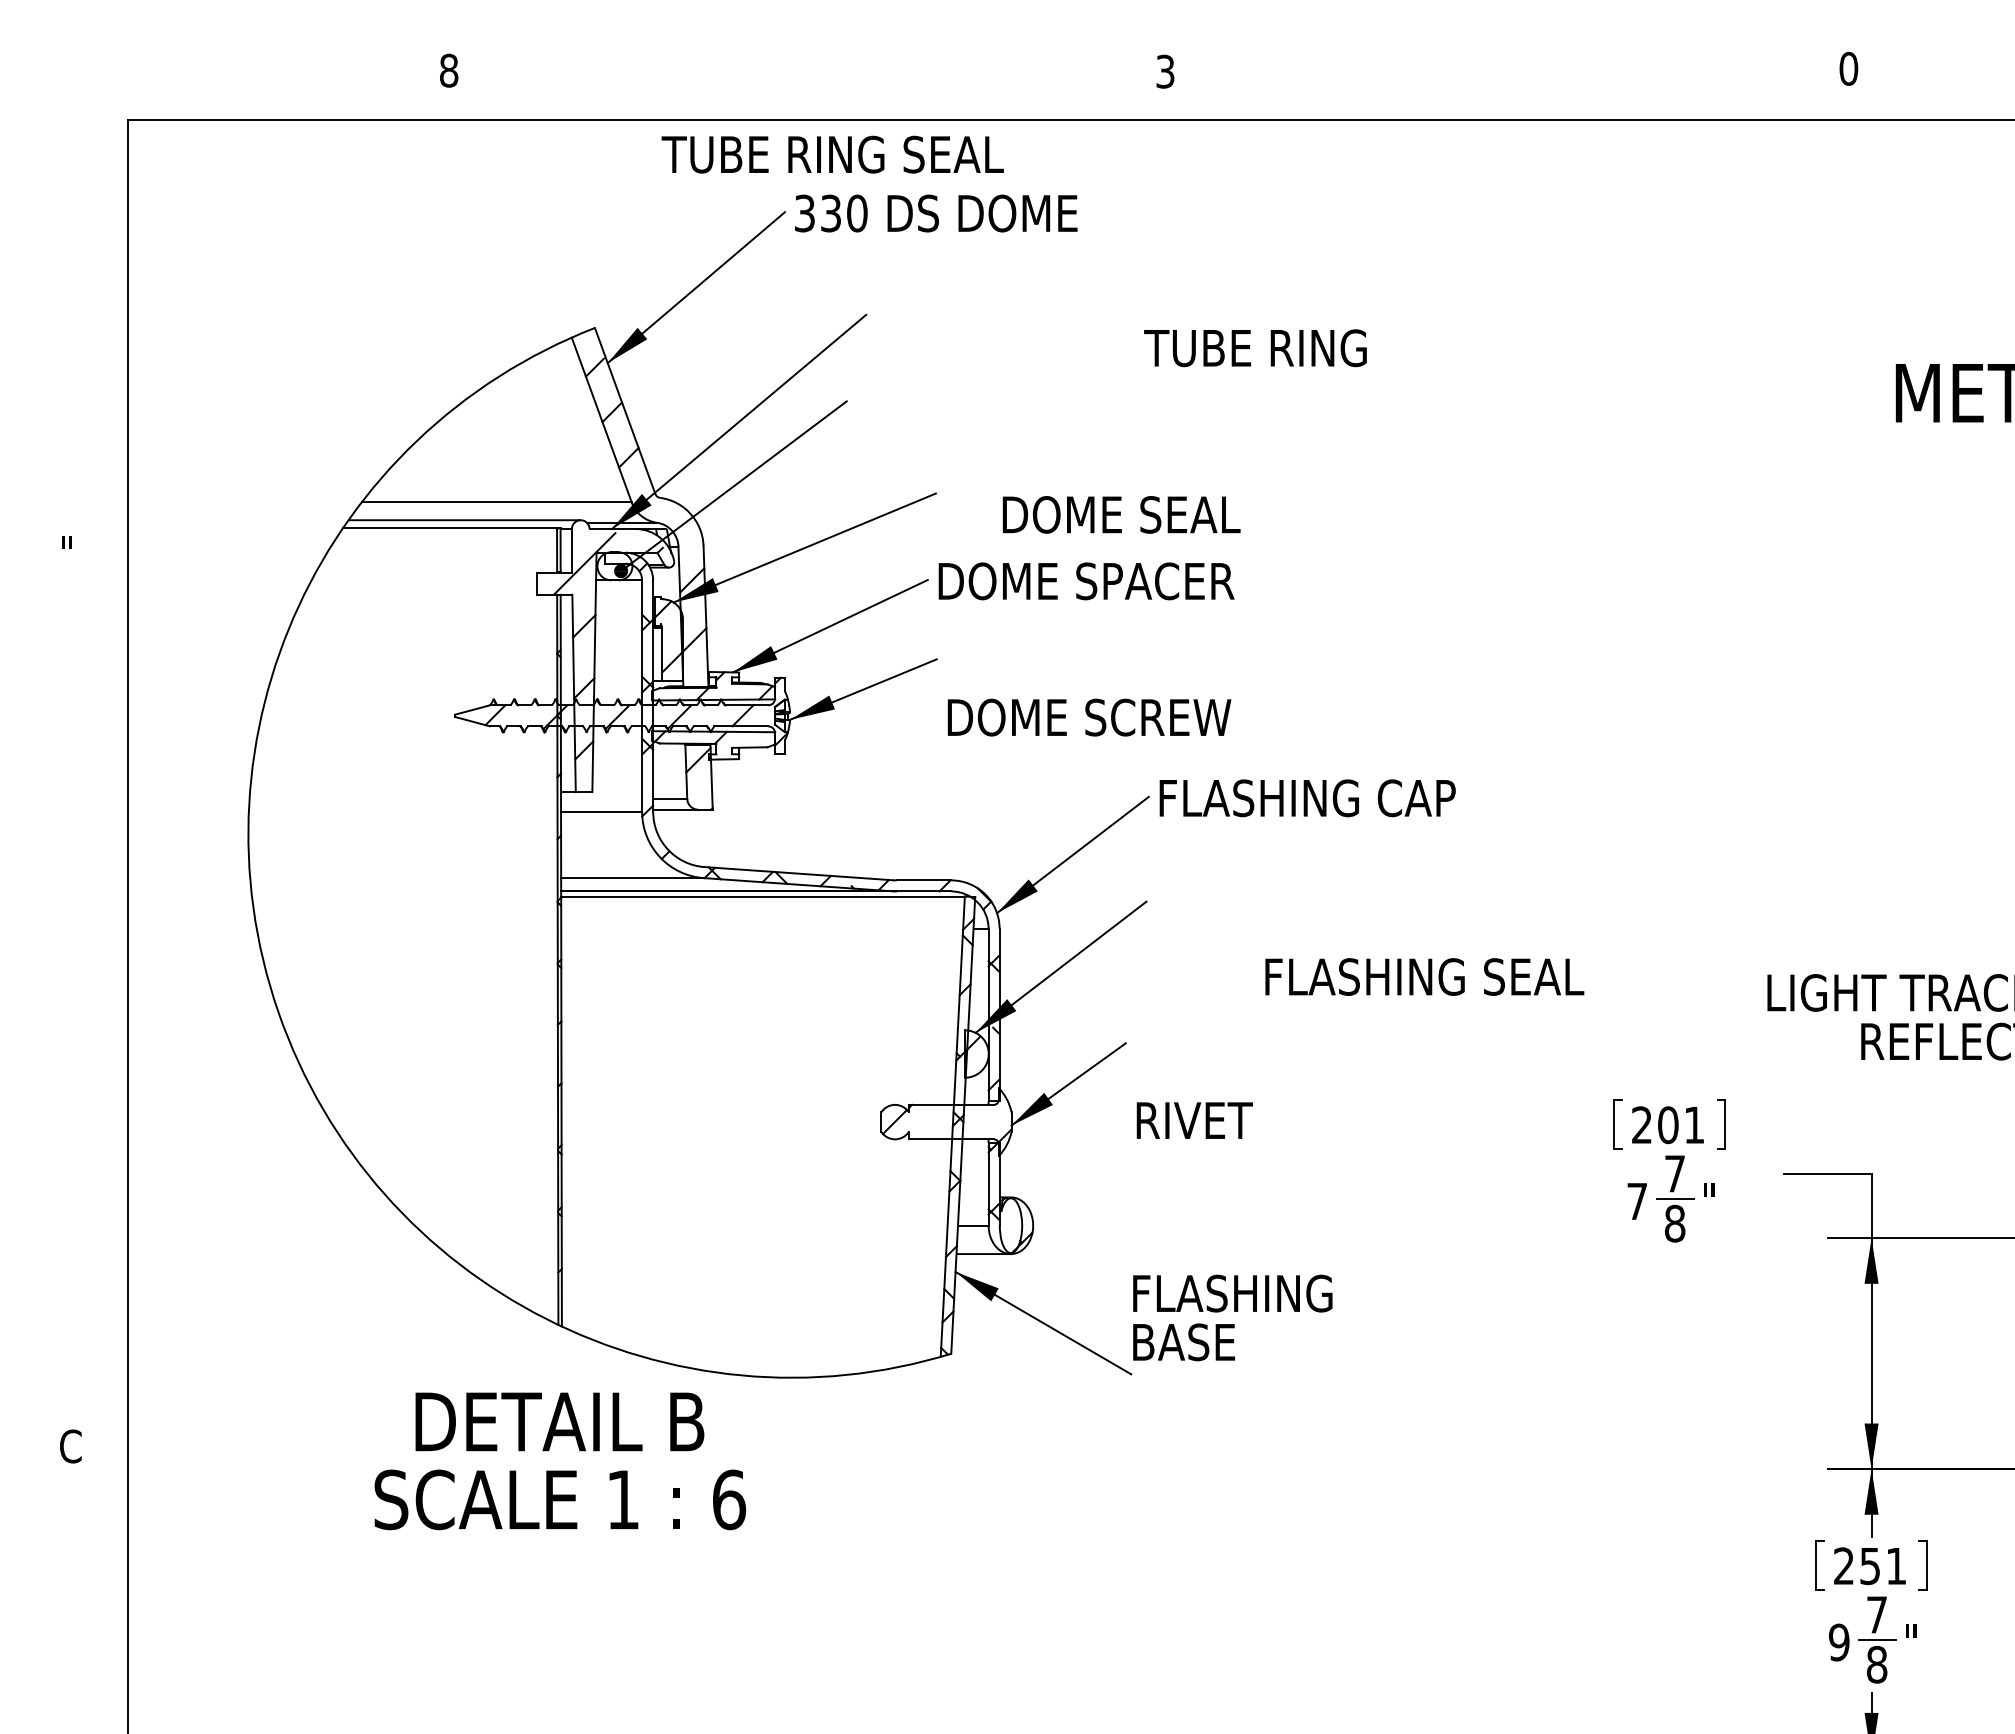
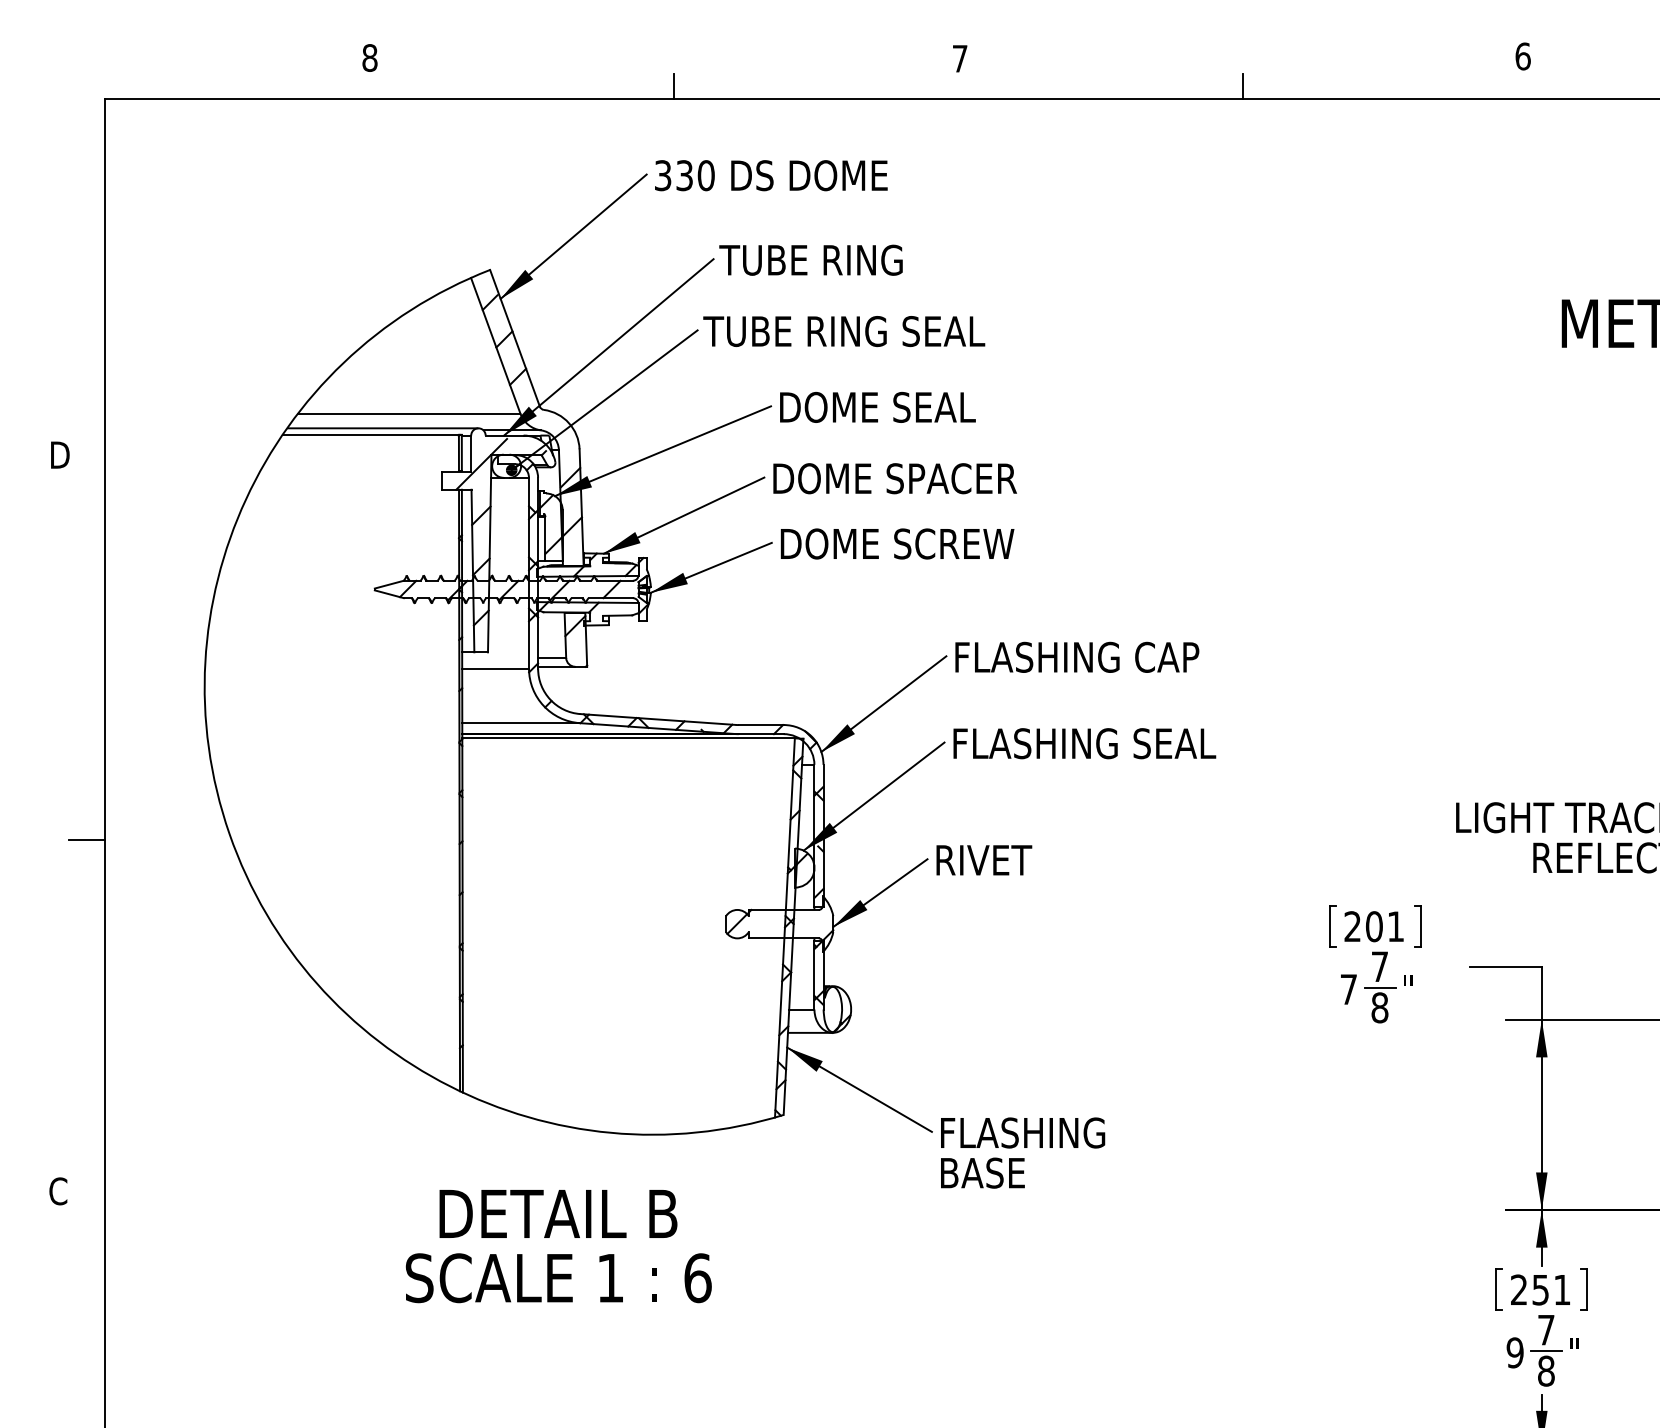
text: (1848, 68) -> (1522, 56), 0 -> 6
text: (1165, 71) -> (960, 58), 3 -> 7
line: (818, 105) -> (674, 86), added
line: (1509, 105) -> (1243, 86), added
text: (832, 154) -> (844, 331), moved
text: (1255, 348) -> (811, 260), moved
text: (1121, 514) -> (877, 407), moved
text: (73, 552) -> (60, 454), " -> D
text: (1089, 717) -> (897, 543), moved
text: (1424, 976) -> (1084, 743), moved
line: (105, 1019) -> (86, 839), added
text: (1194, 1120) -> (984, 860), moved
text: (1232, 1317) -> (1022, 1152), moved
text: (560, 1461) -> (558, 1246), moved

